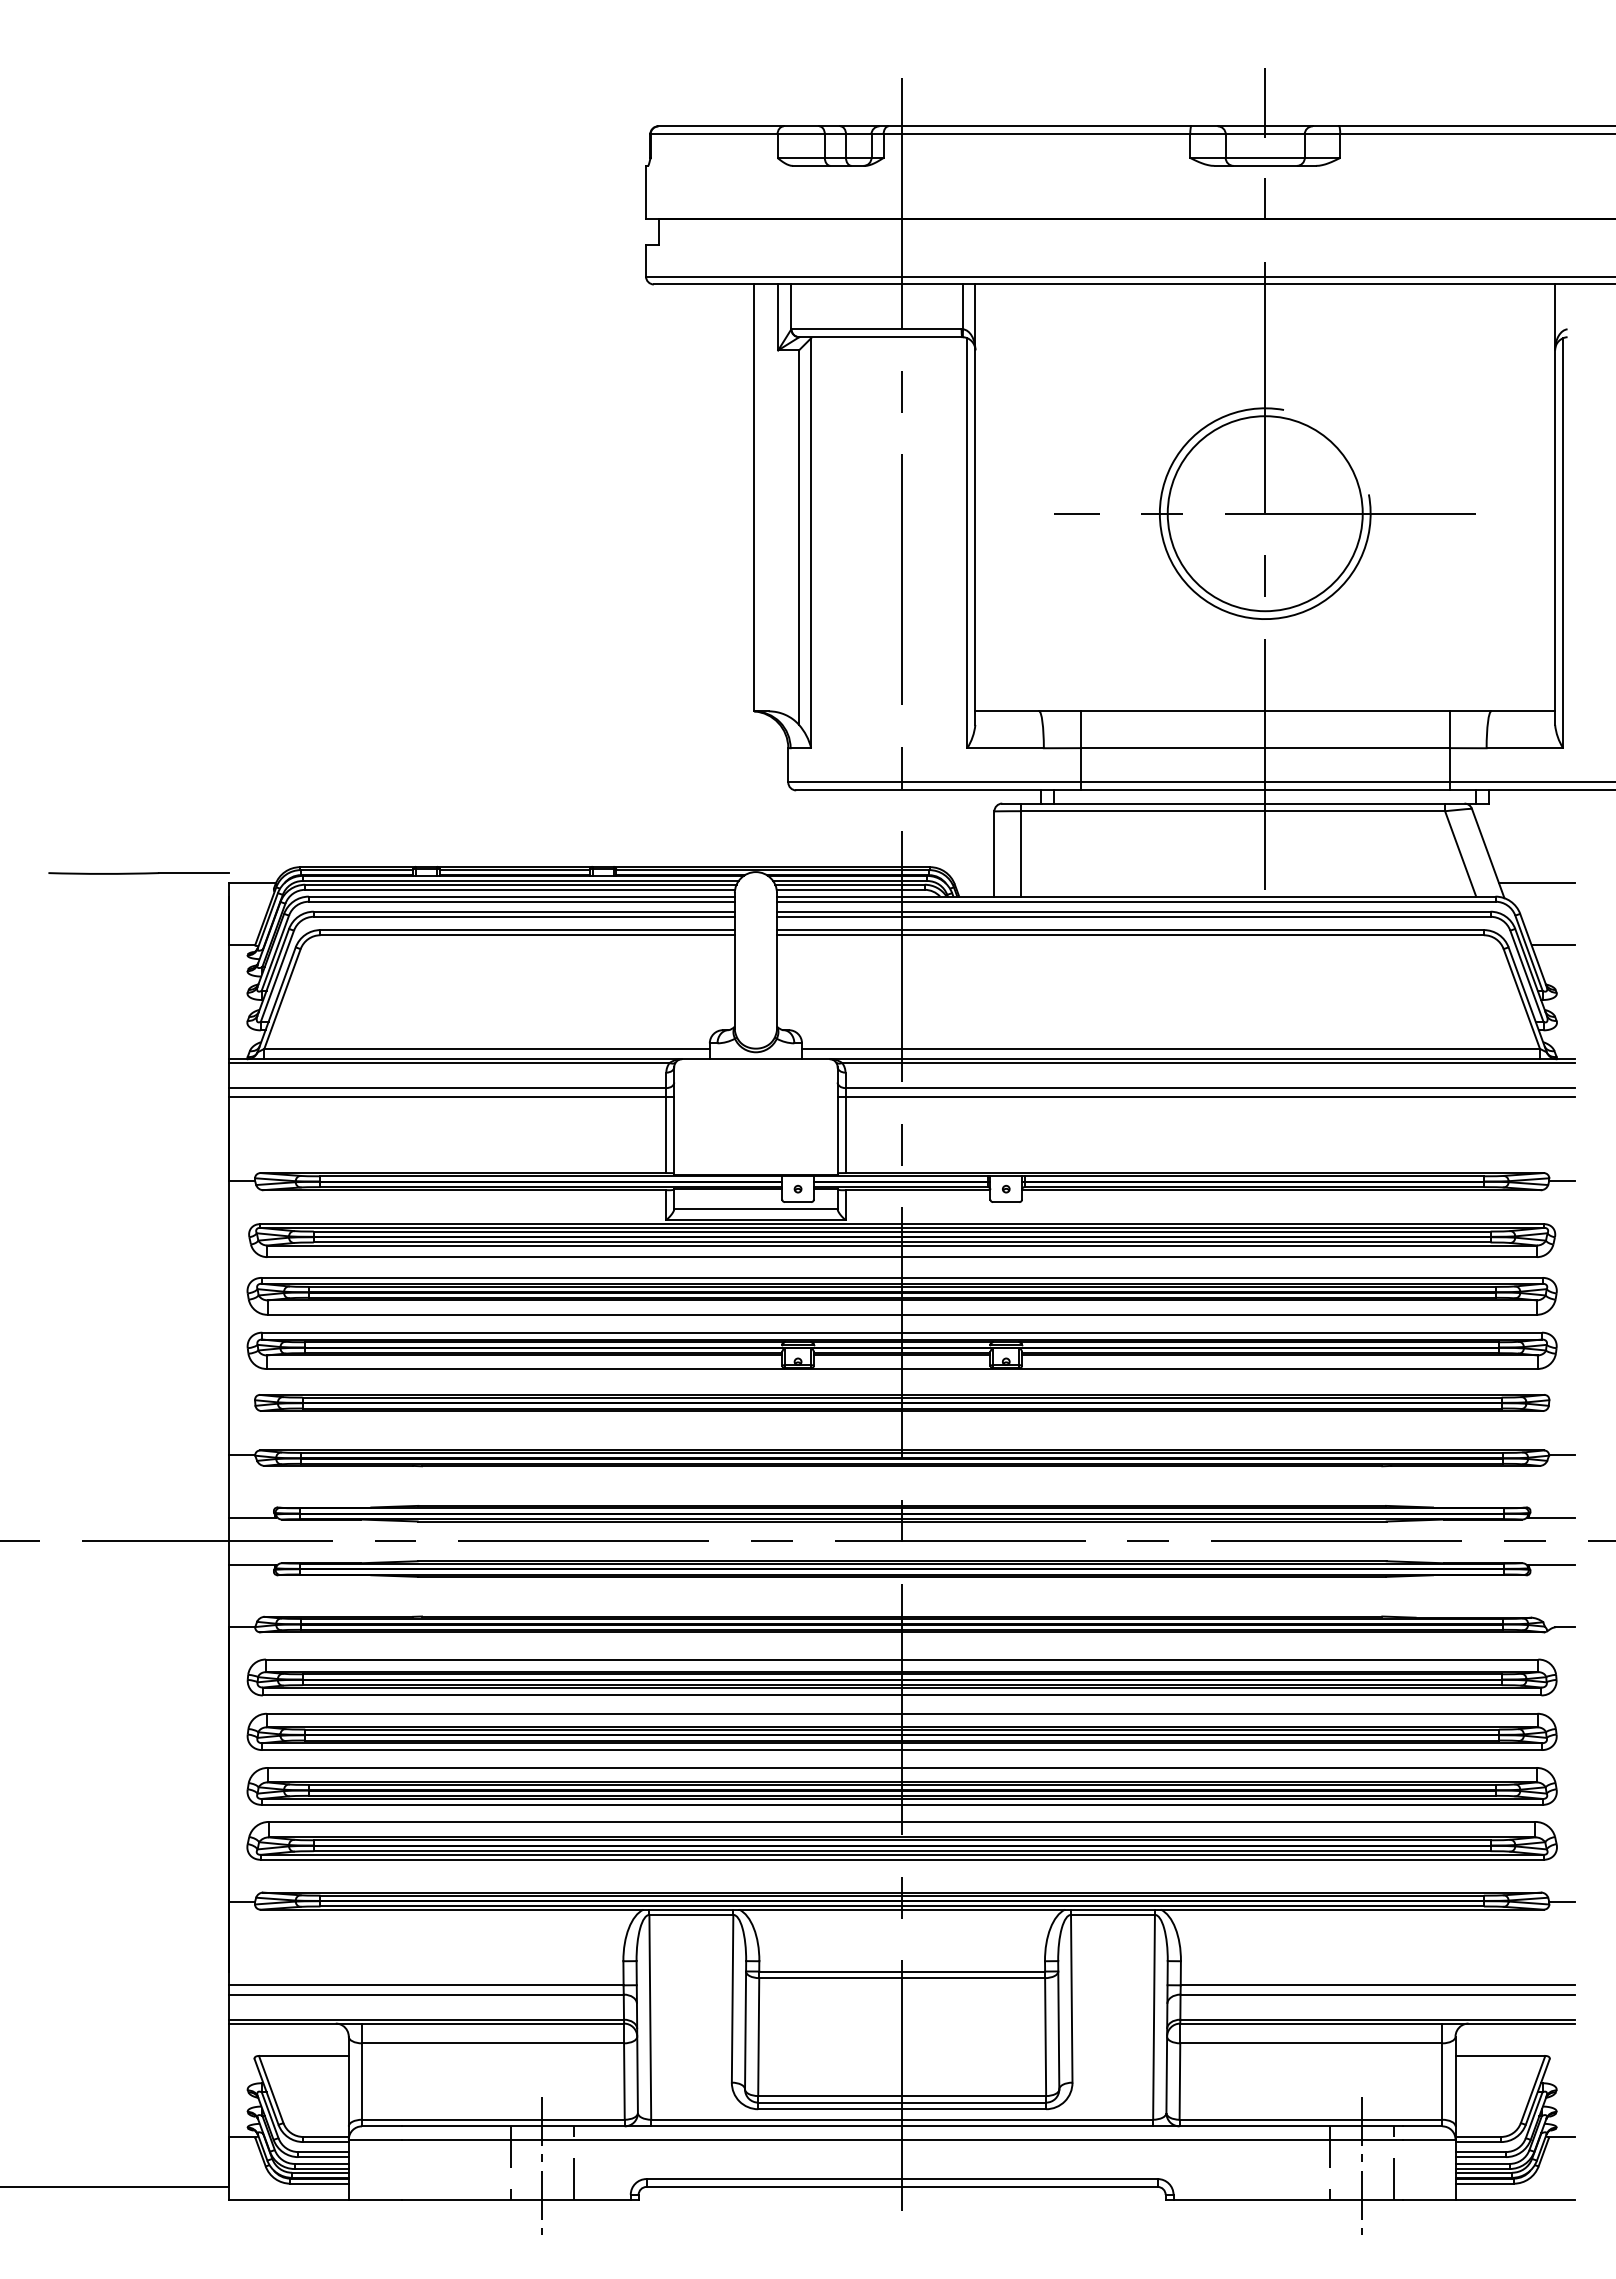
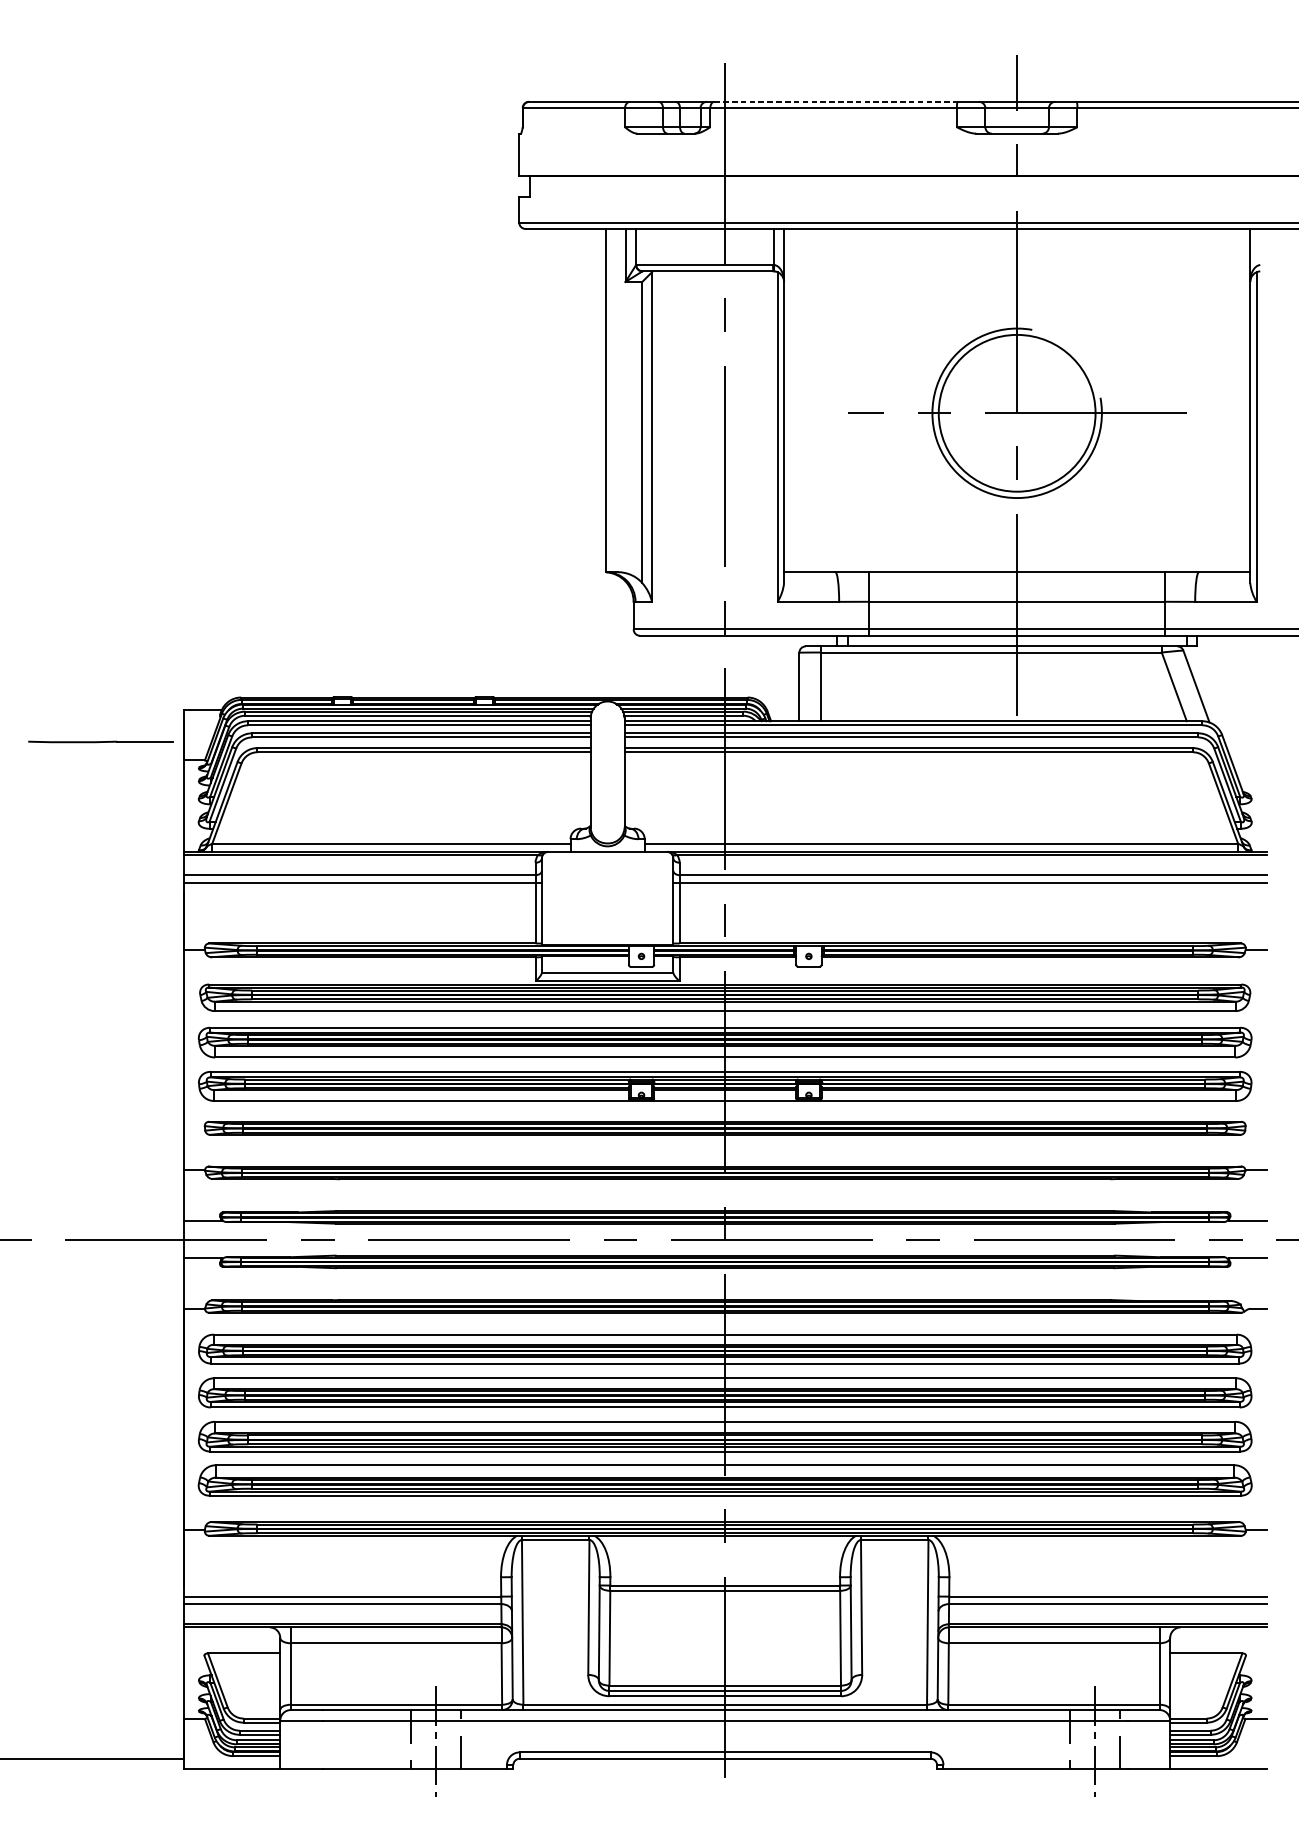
line: (1040, 126) -> (836, 101), solid -> dashed
line: (138, 873) -> (100, 742), moved
line: (1536, 882) -> (1235, 709), removed
line: (1553, 945) -> (1248, 760), removed

